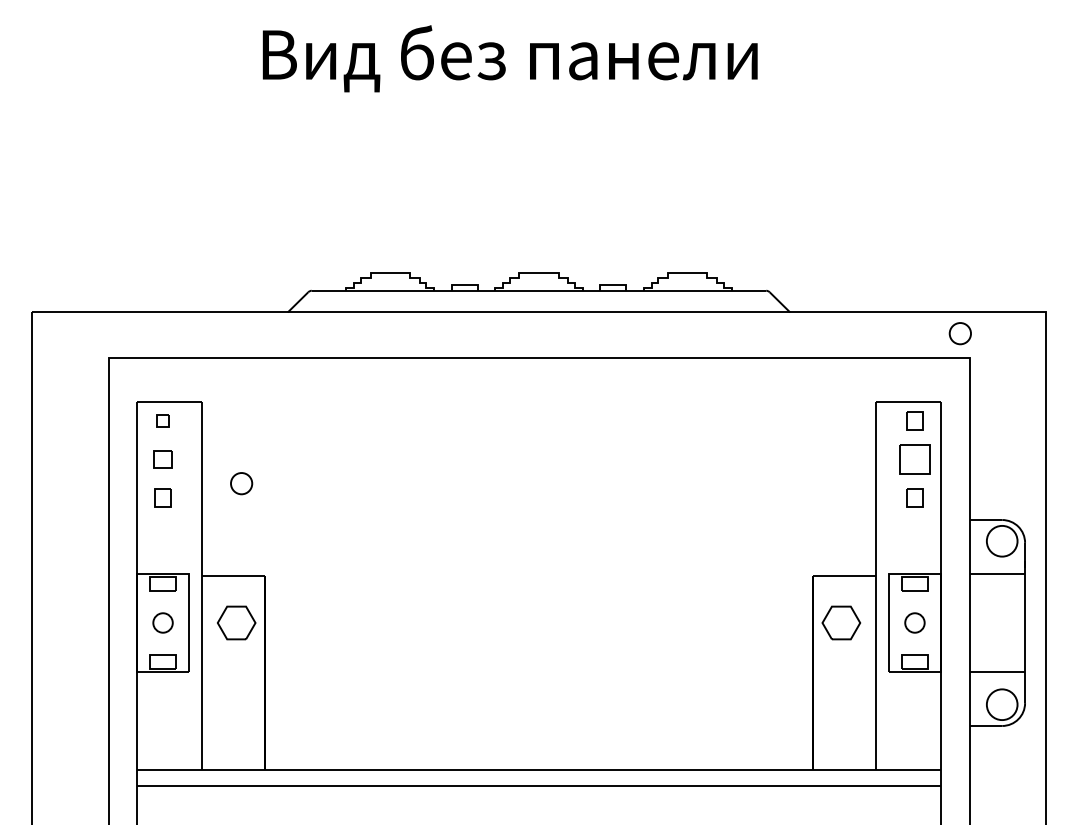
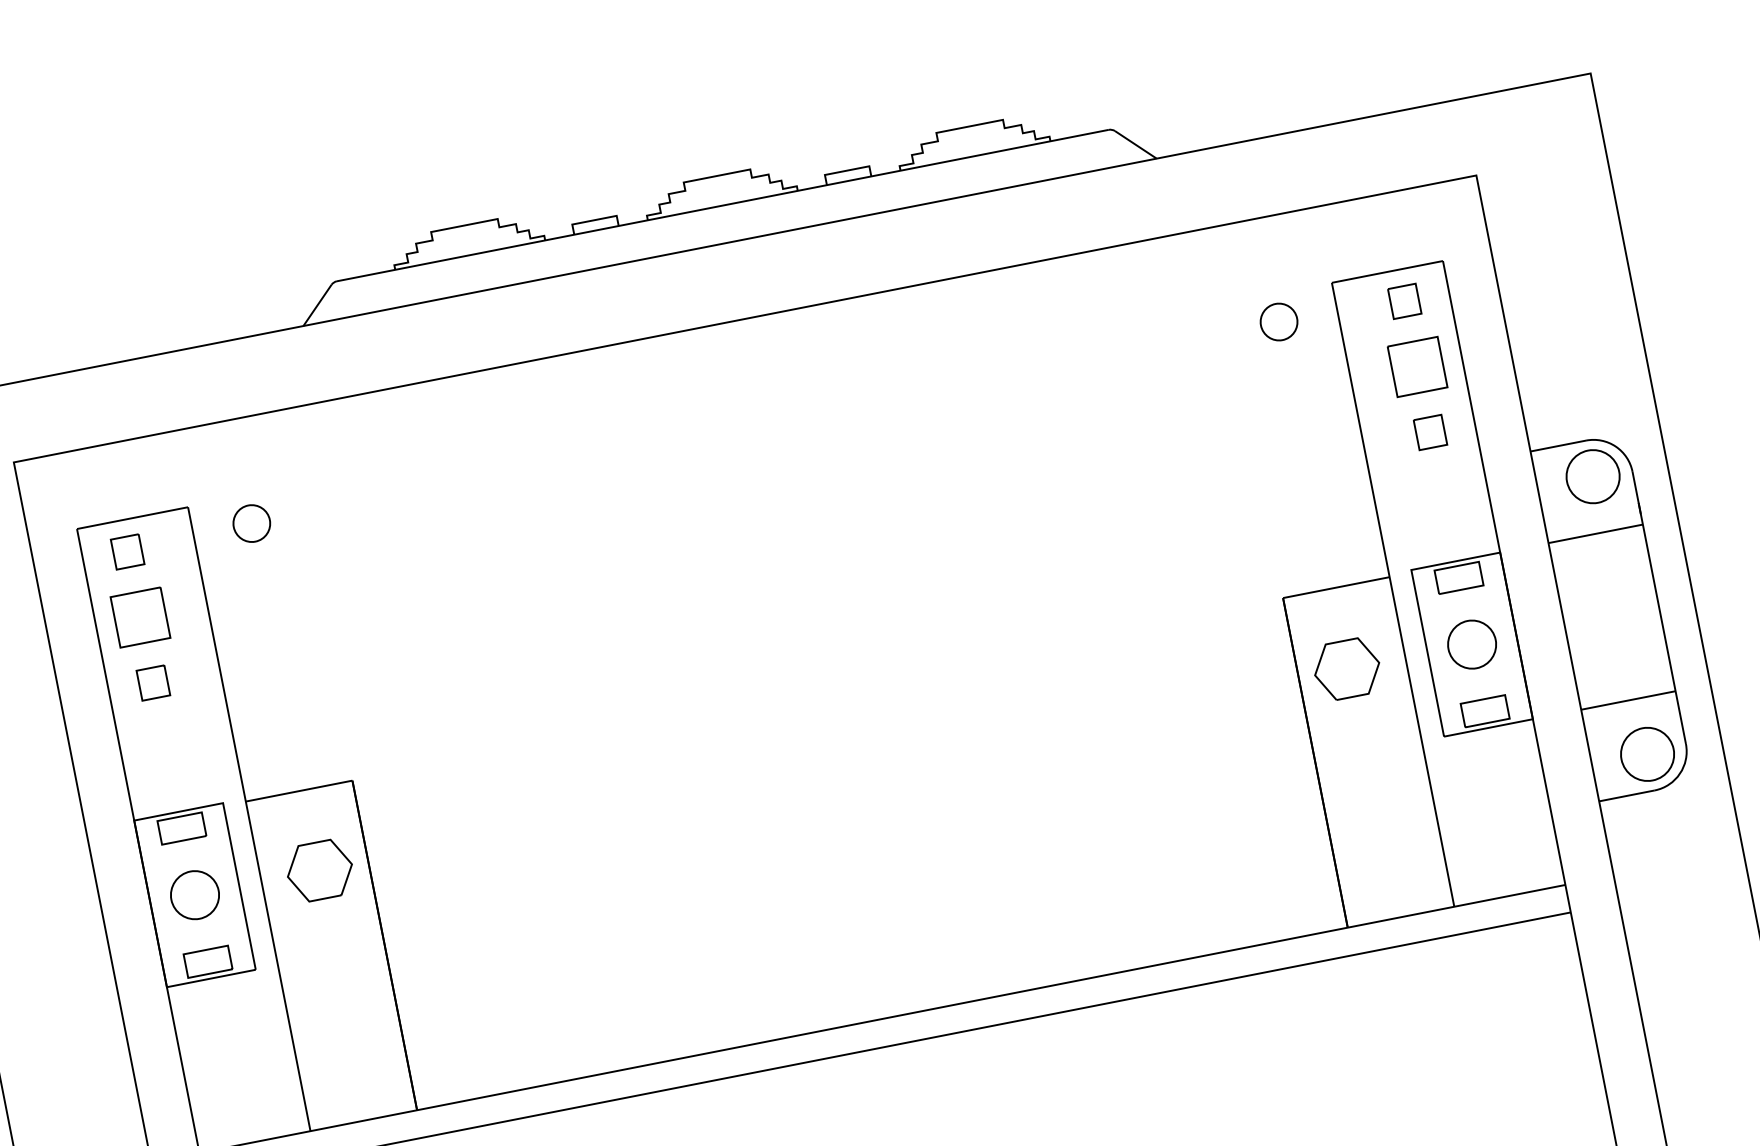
part: (959, 333) -> (1277, 322), moved
part: (162, 420) -> (126, 551), size x1.43
part: (162, 459) -> (139, 617), size x1.67
part: (241, 483) -> (251, 523), moved
part: (162, 622) -> (193, 894), size x1.43
part: (914, 622) -> (1471, 643), size x1.43

